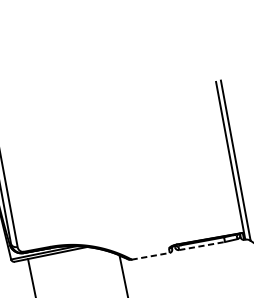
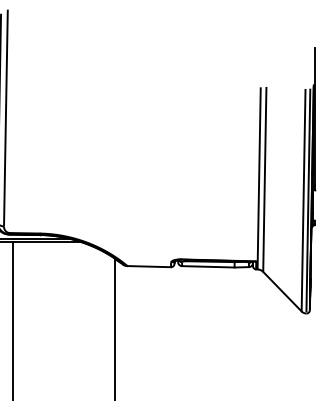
line: (202, 245) -> (208, 266), dashed -> solid
line: (150, 256) -> (149, 266), dashed -> solid

